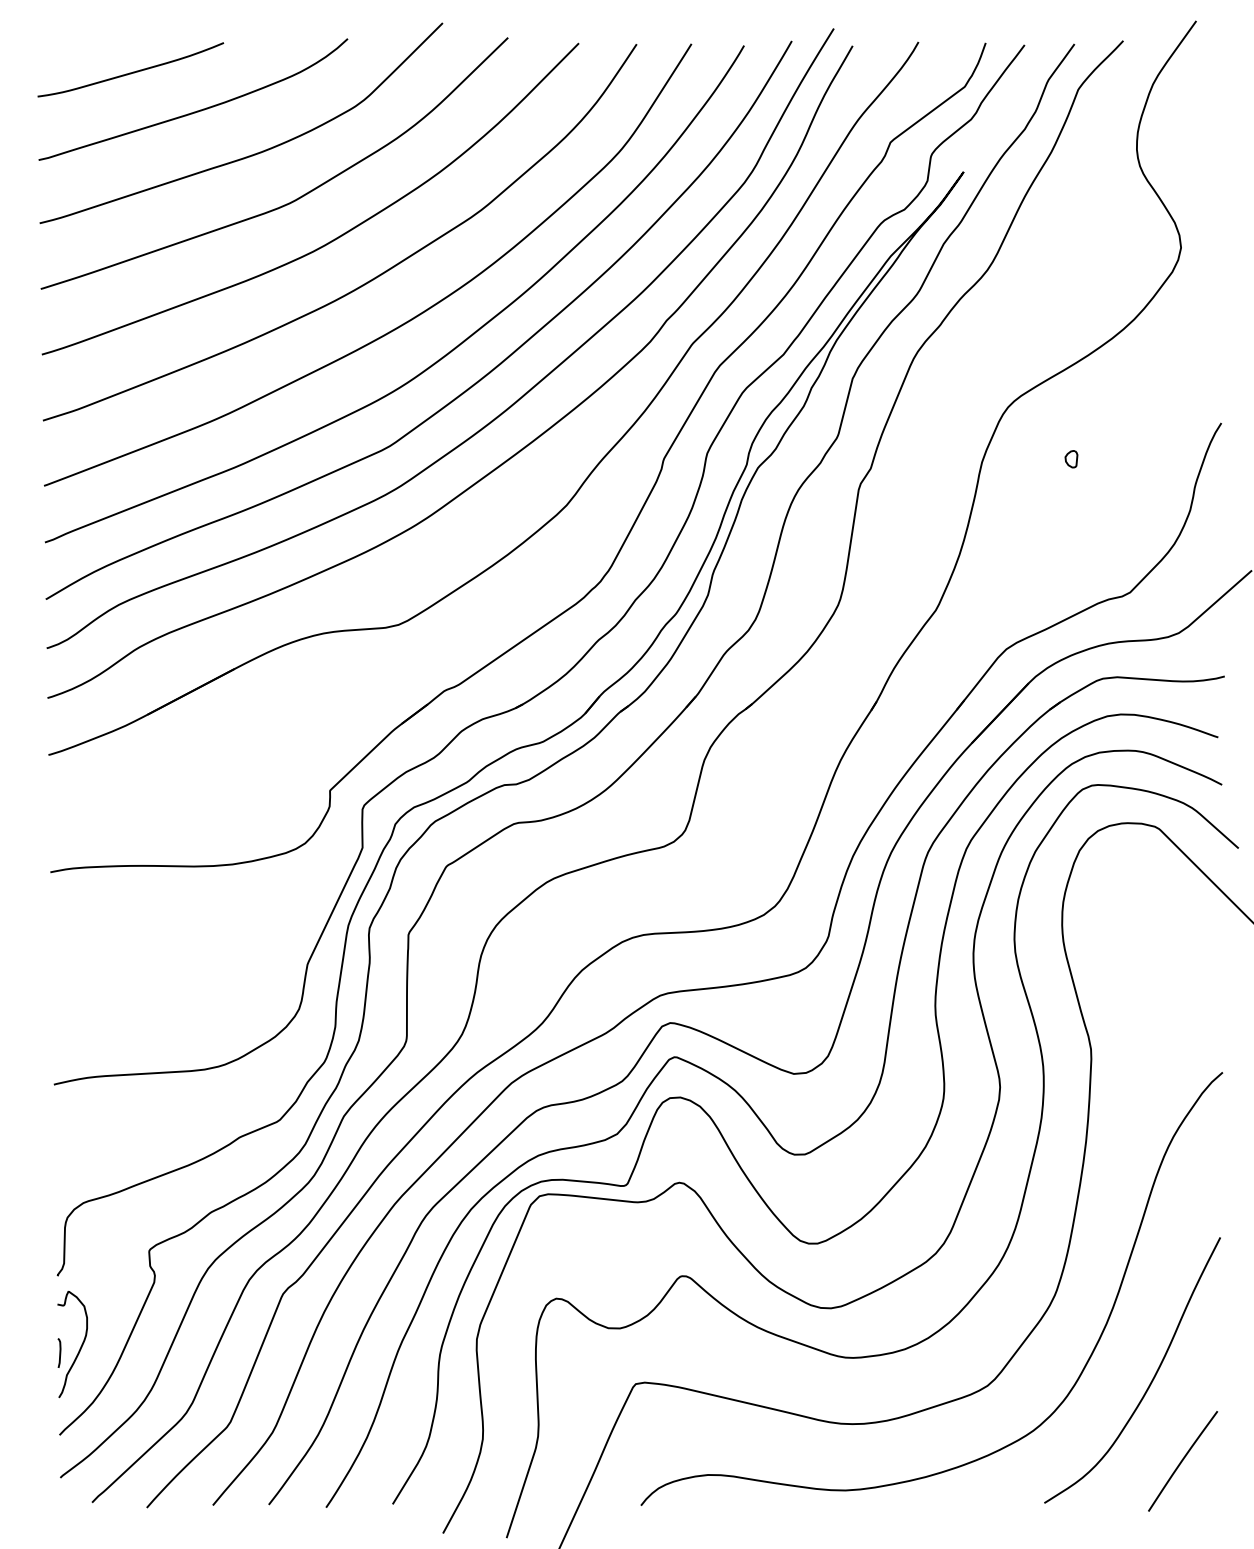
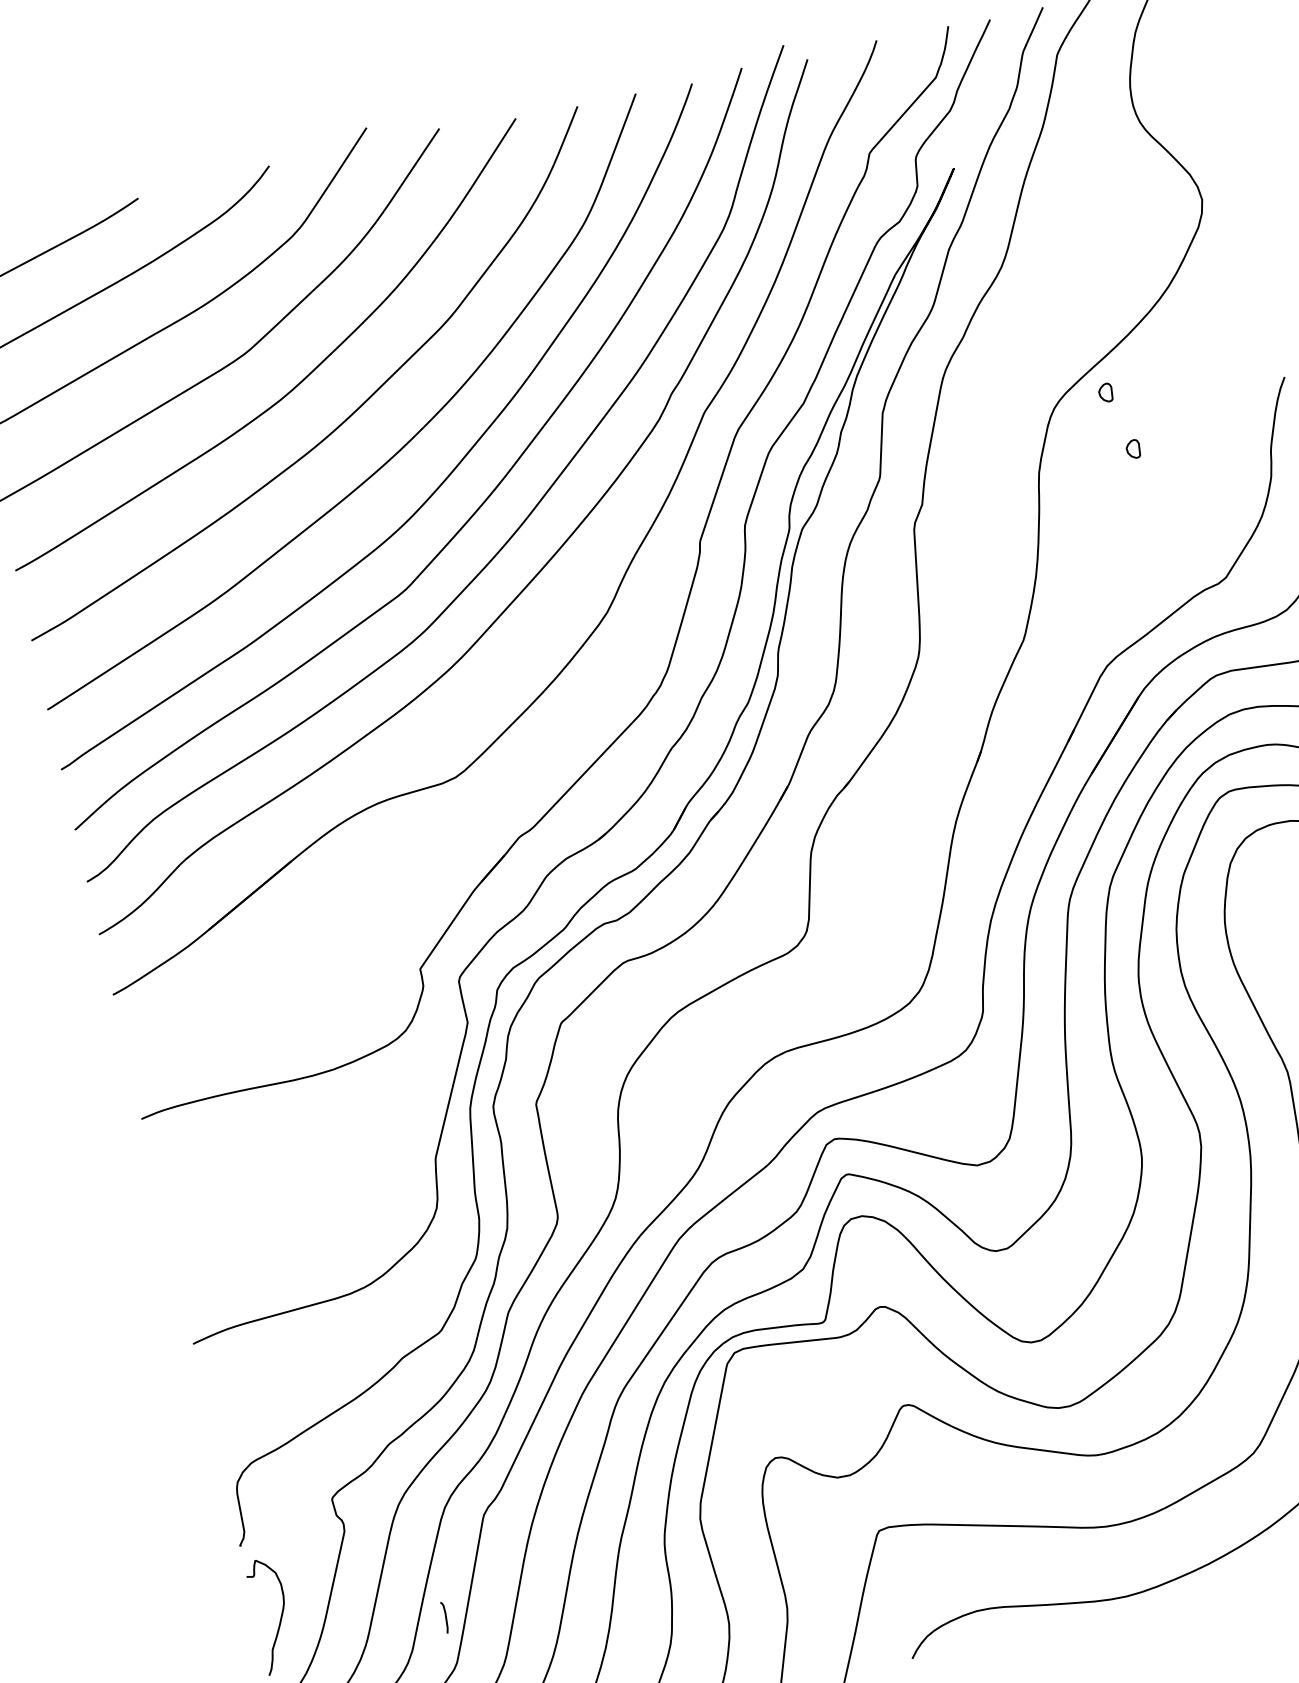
part: (1057, 403) -> (1105, 393), added
curve: (59, 1352) -> (445, 1616), moved

